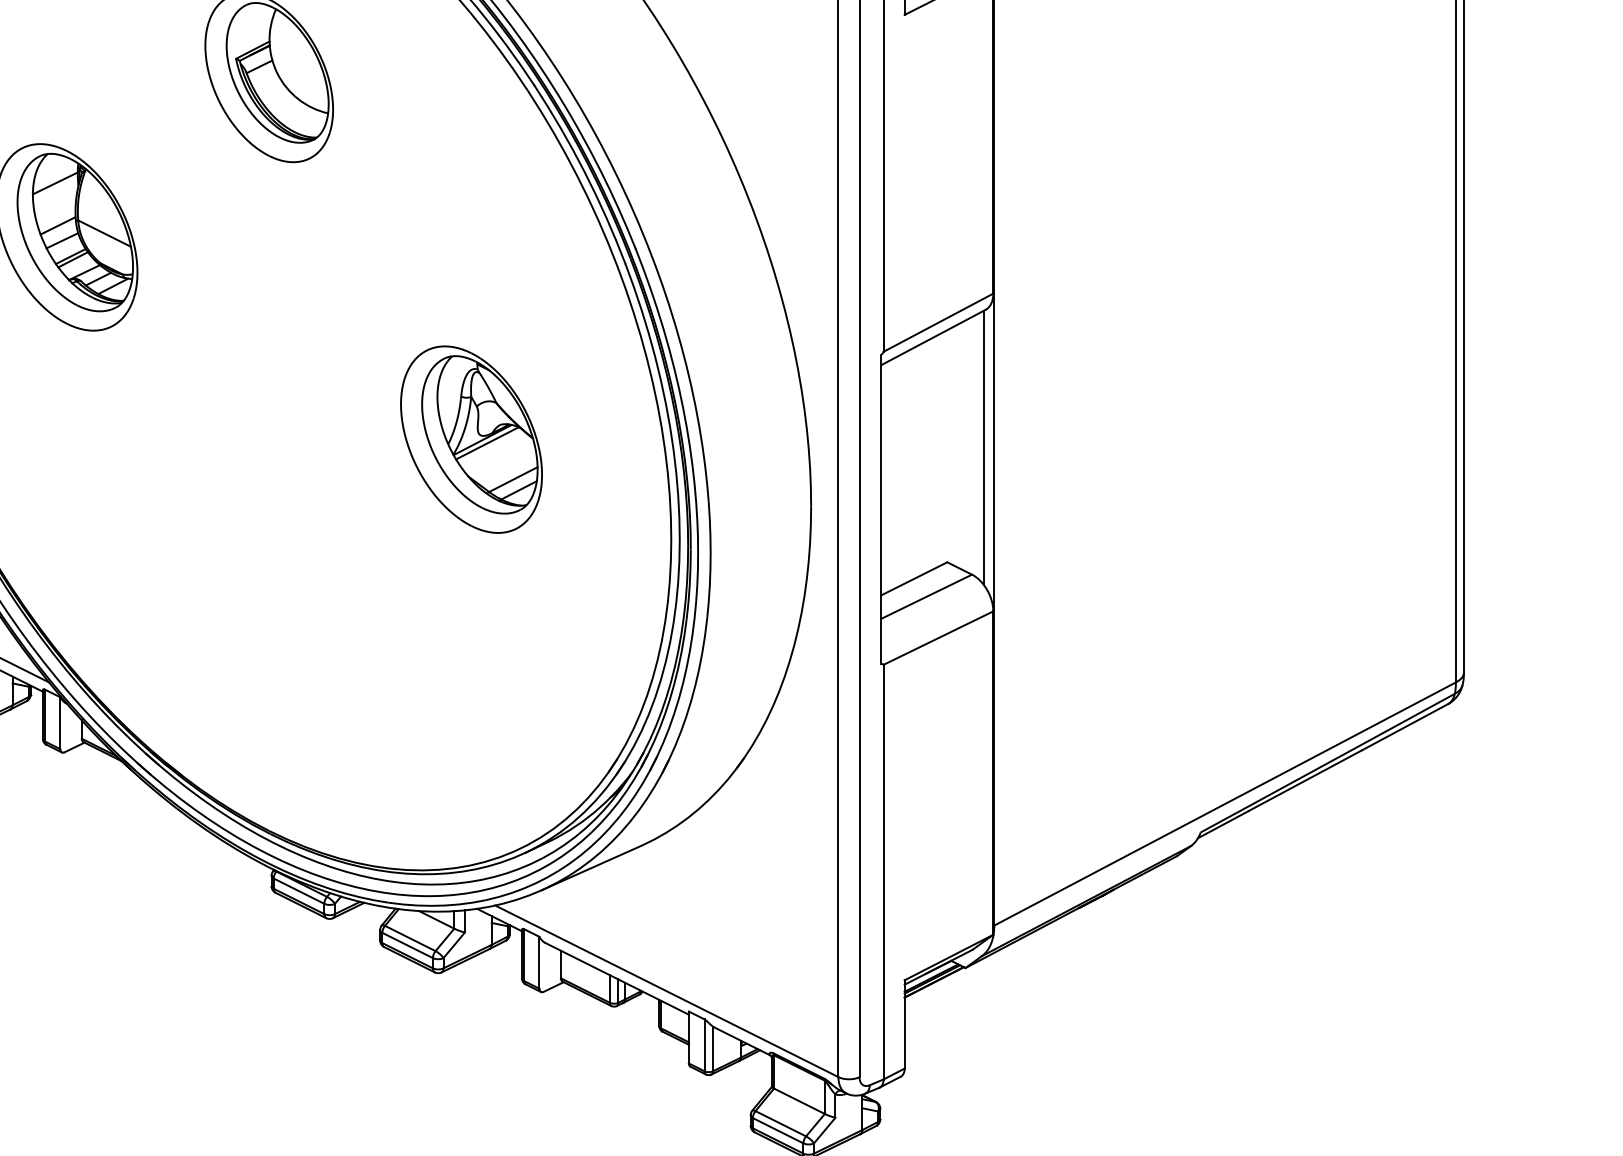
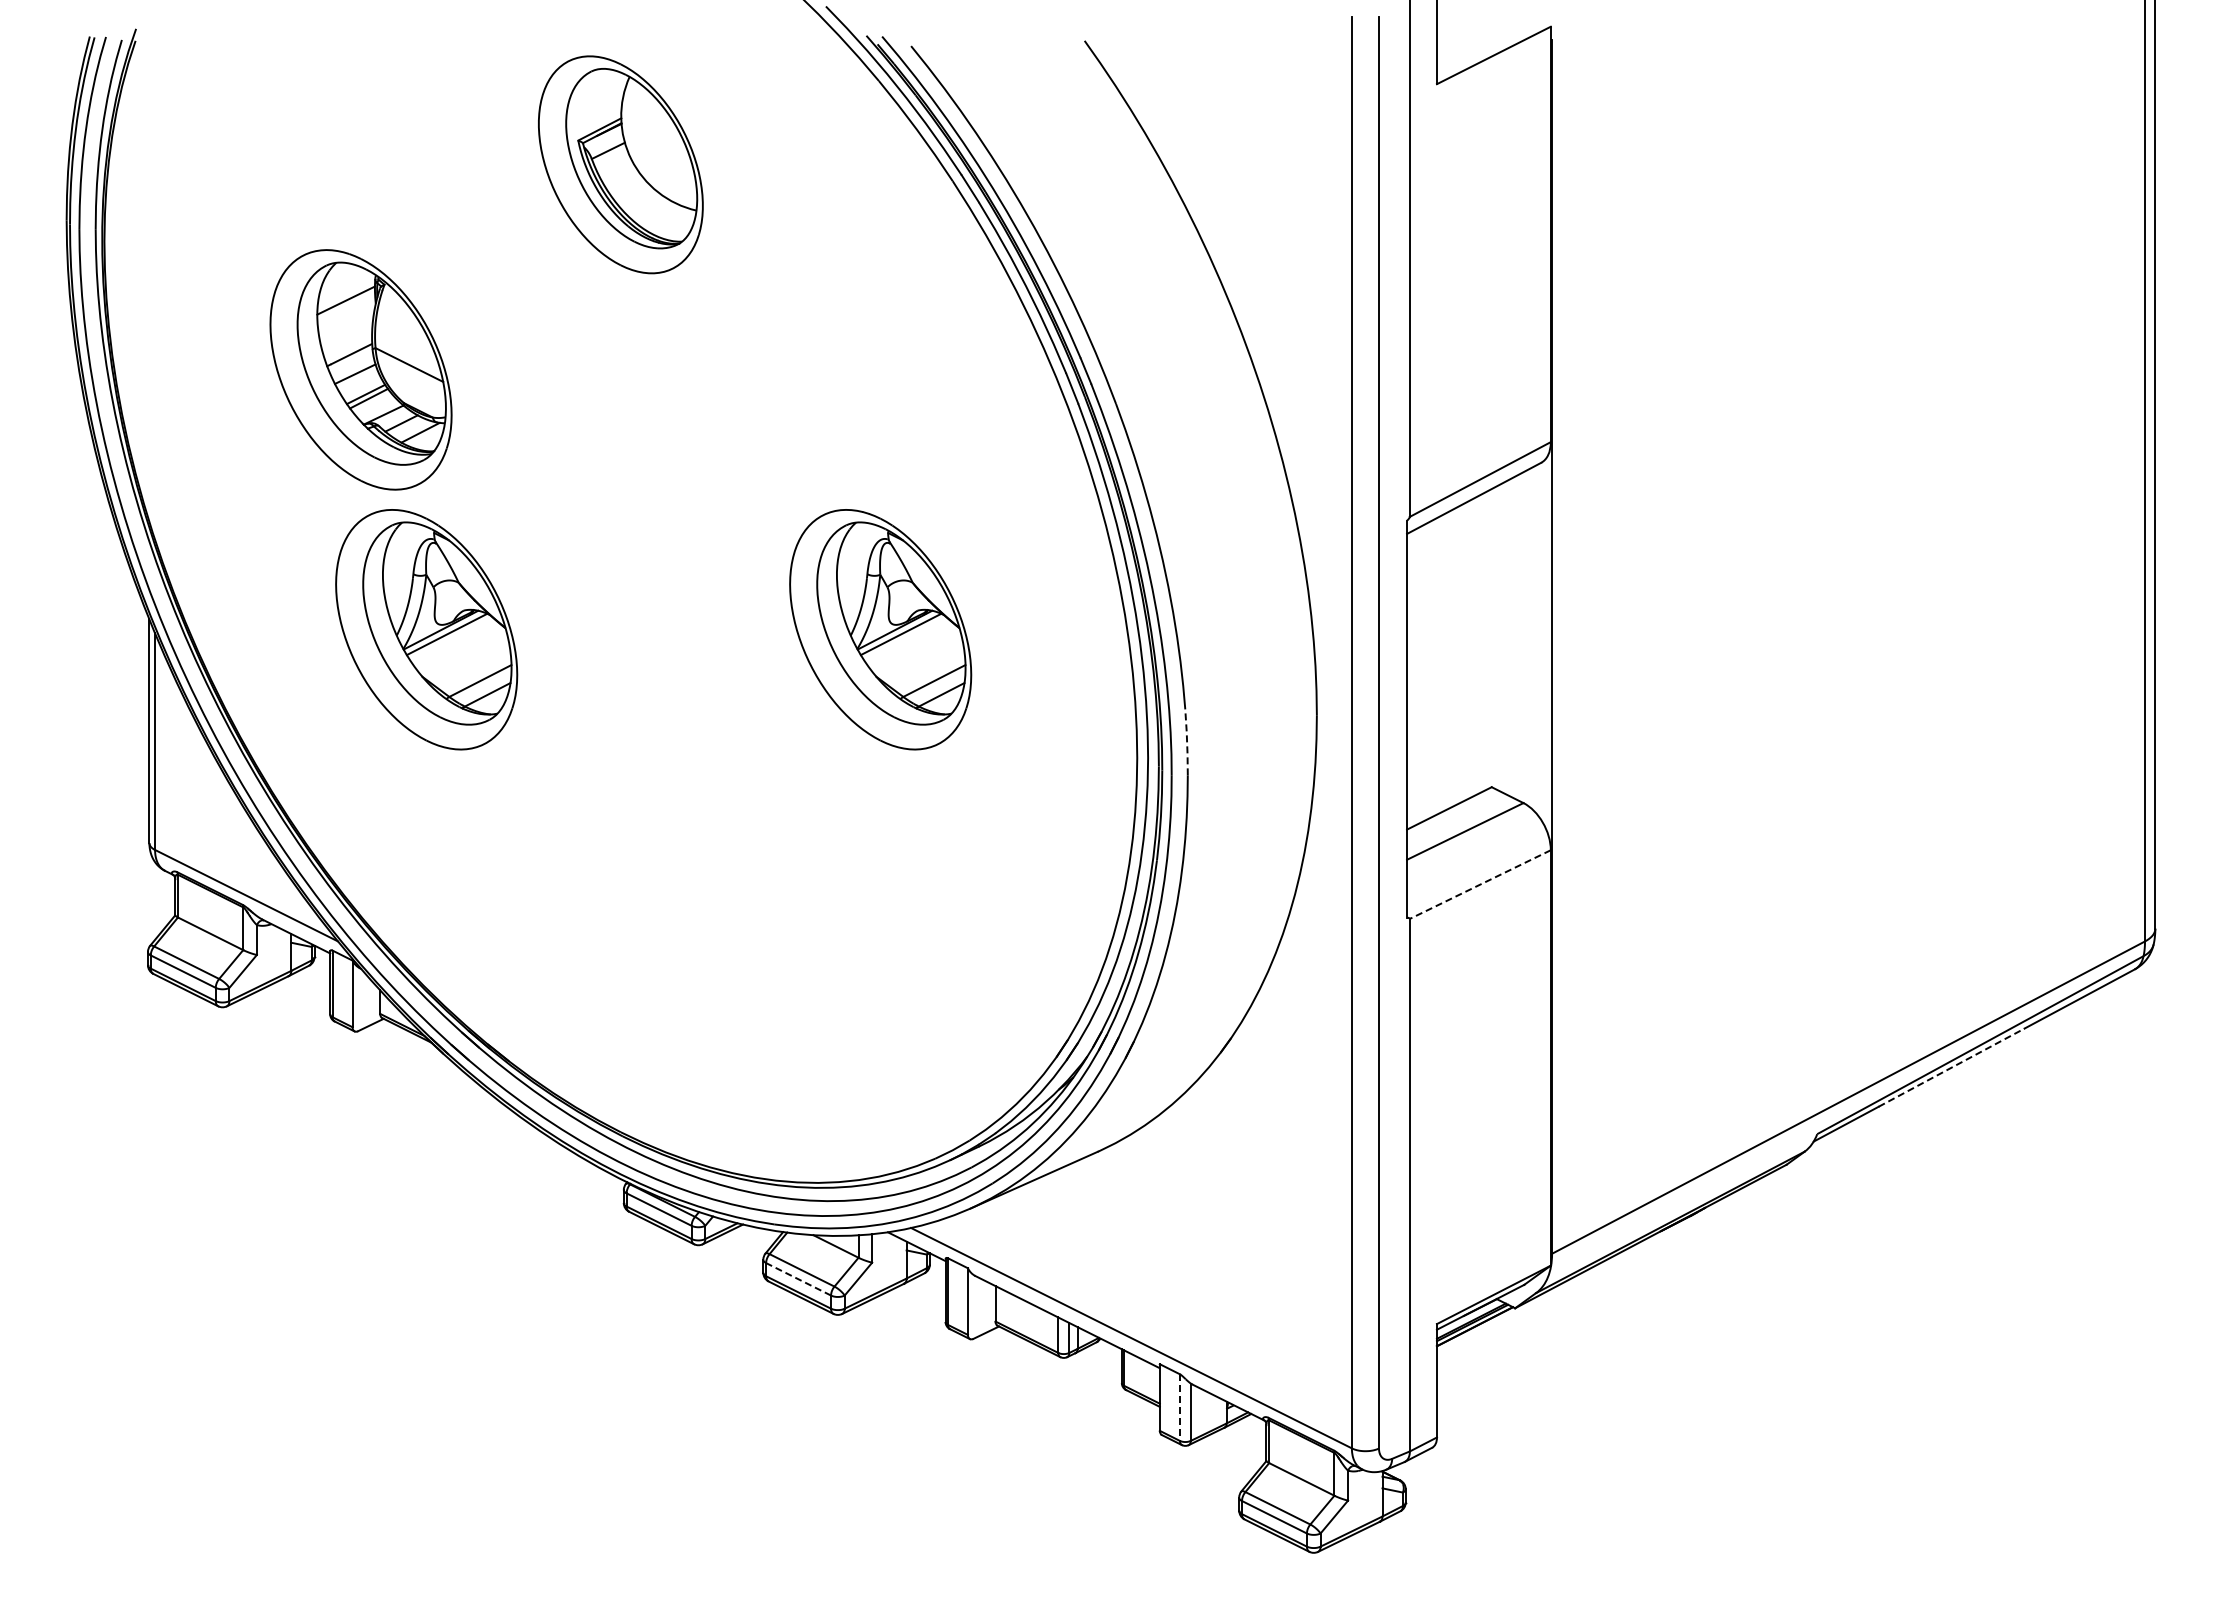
part: (117, 439) -> (426, 629), added
line: (983, 447) -> (1538, 639), removed
line: (710, 527) -> (1187, 742), solid -> dashed
line: (937, 638) -> (1479, 884), solid -> dashed
line: (1305, 780) -> (1951, 1067), solid -> dashed
line: (407, 945) -> (798, 1279), solid -> dashed
line: (704, 1046) -> (1179, 1408), solid -> dashed

